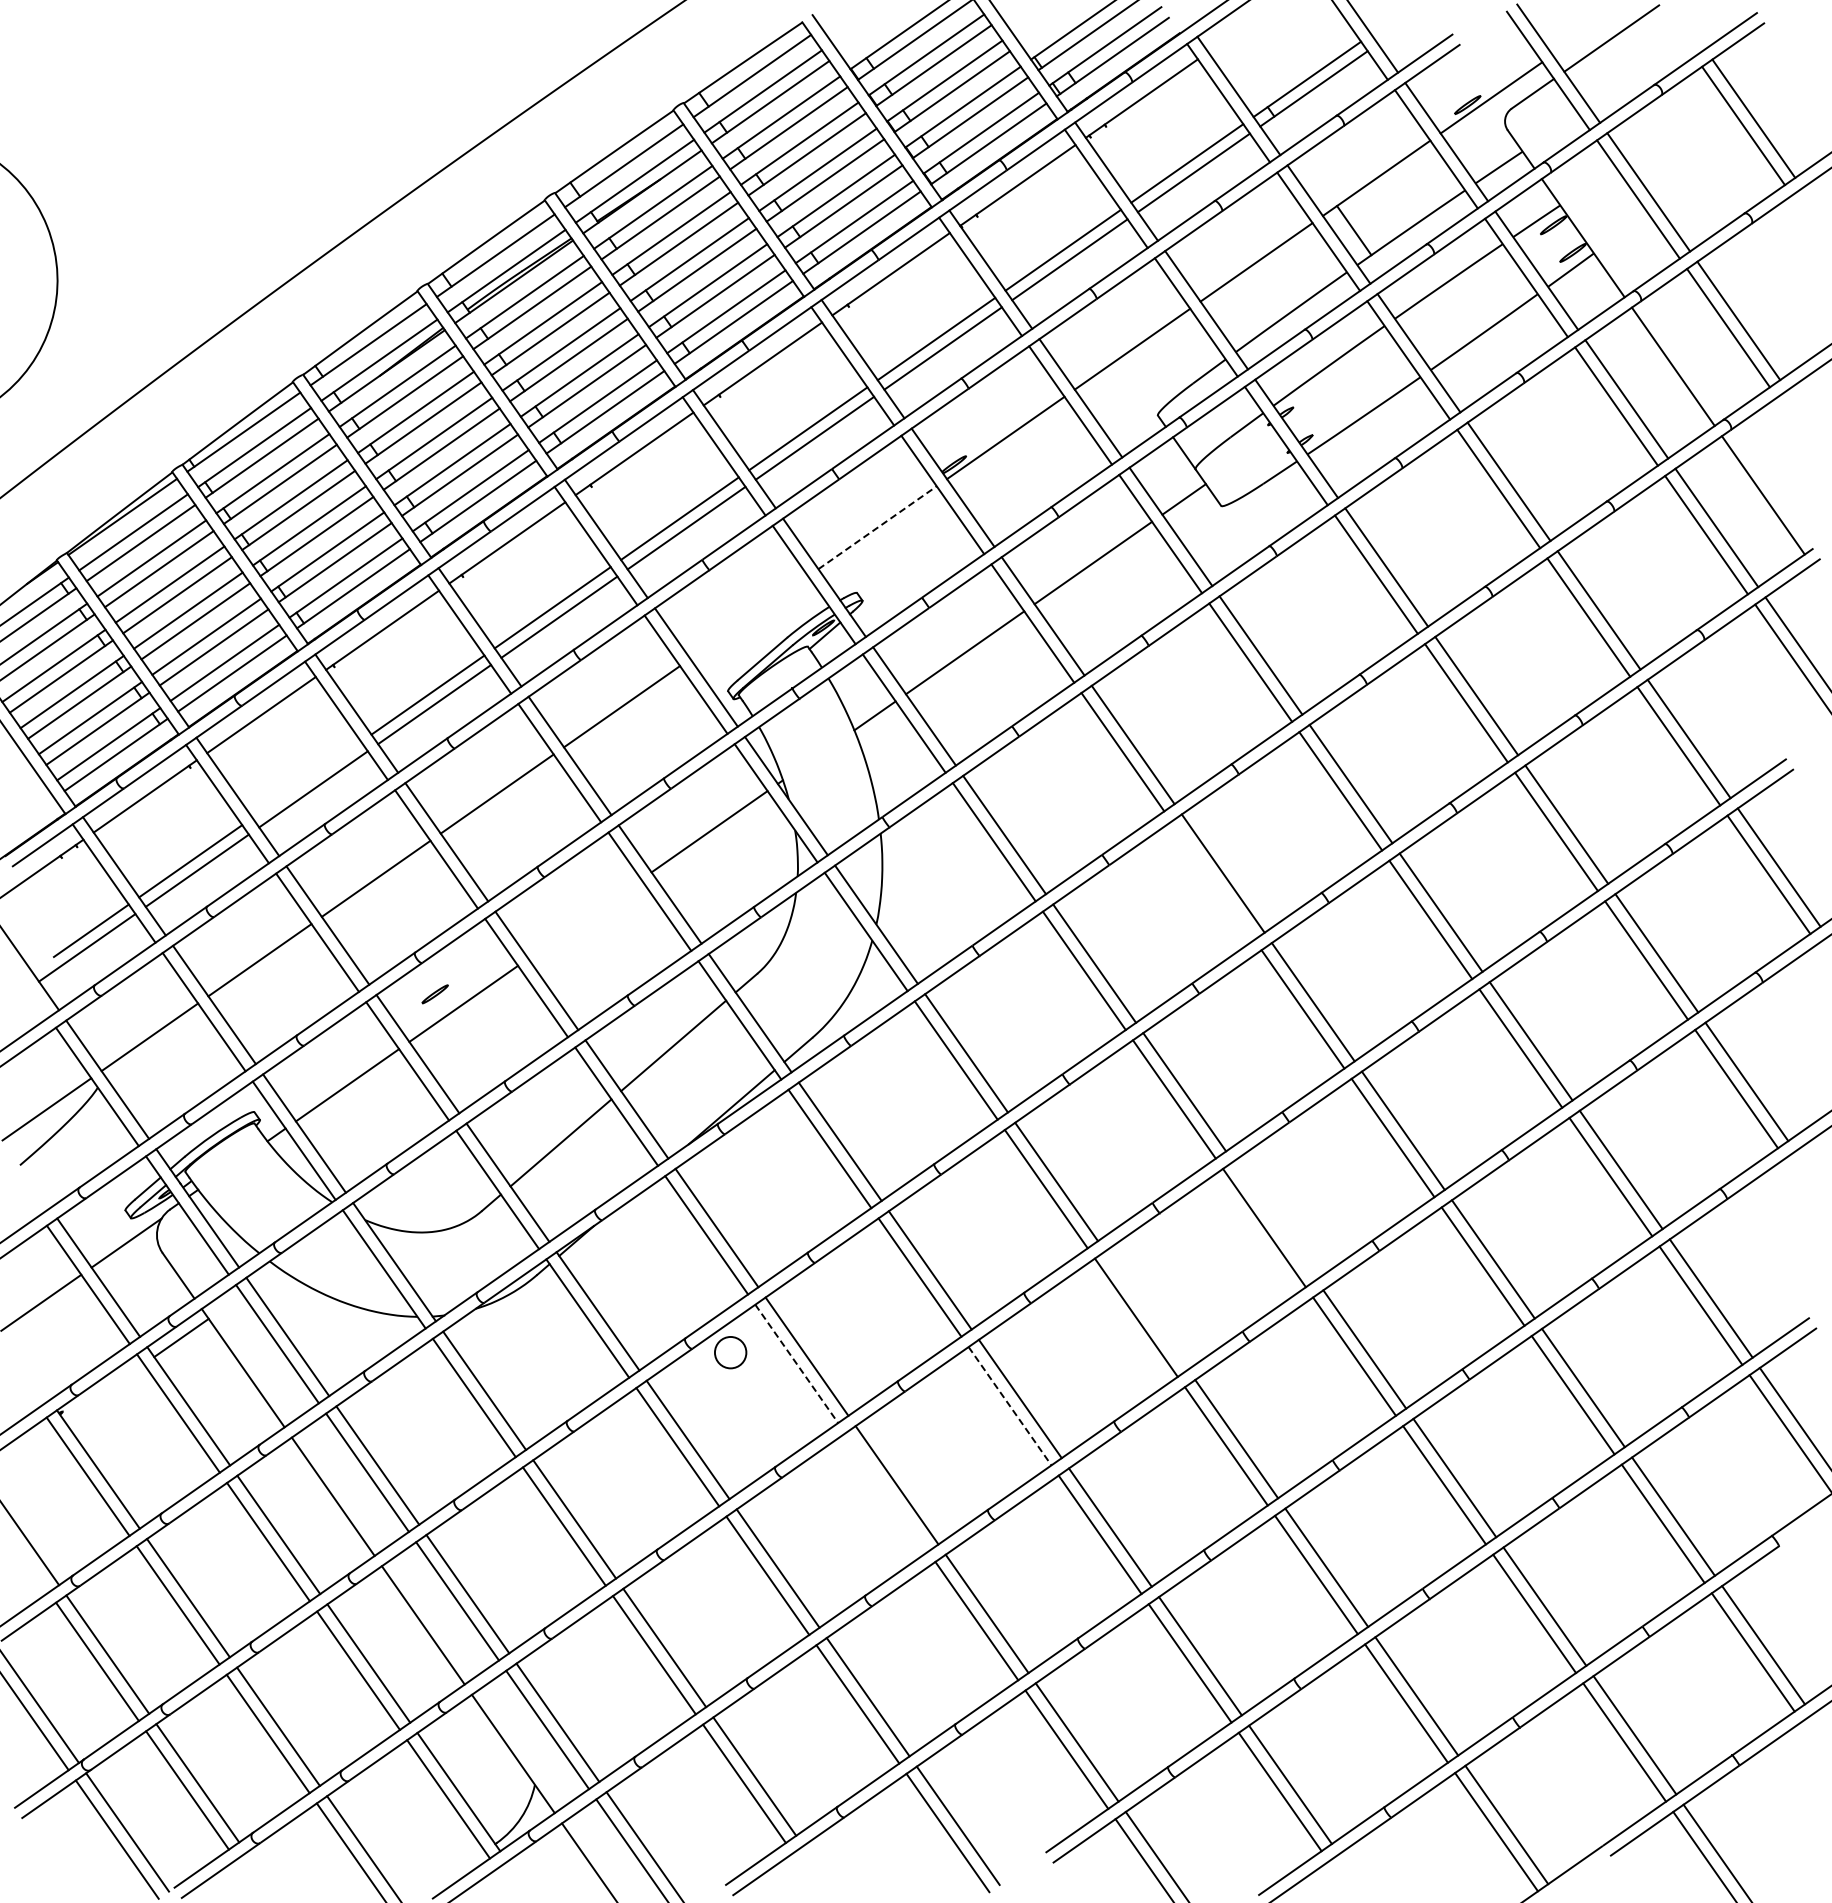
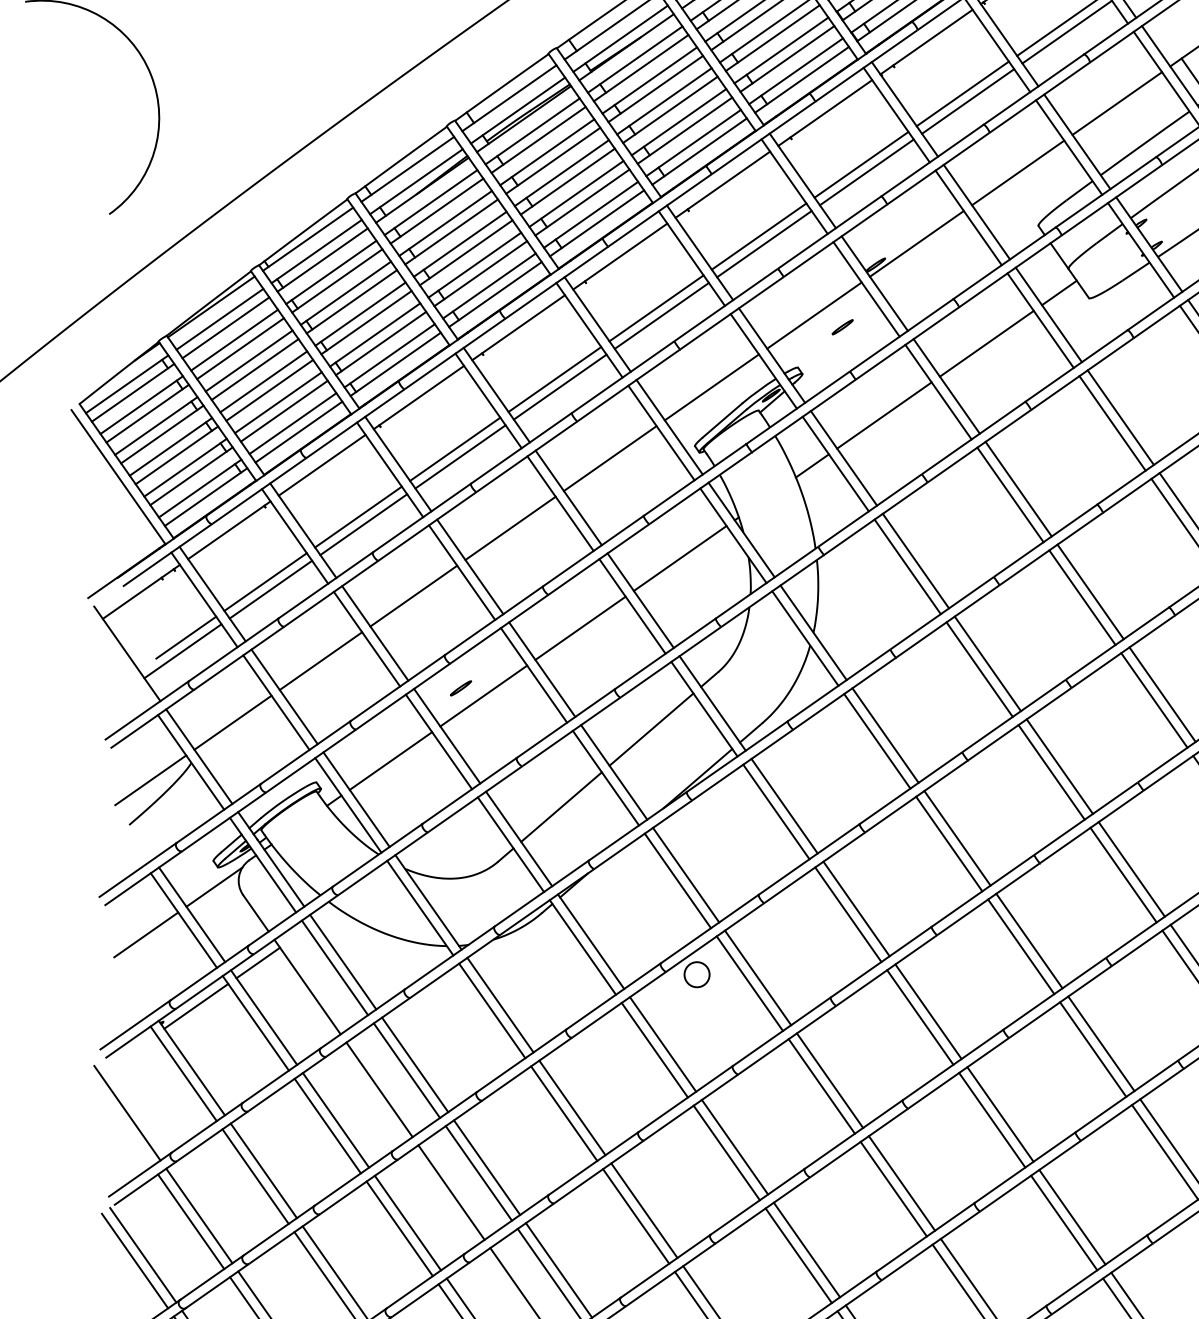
line: (878, 527) -> (815, 315), dashed -> solid
part: (912, 542) -> (842, 327), added
line: (749, 617) -> (712, 387), added
line: (306, 779) -> (358, 516), added
line: (1212, 880) -> (1082, 597), added
line: (584, 918) -> (580, 627), added
line: (1274, 1220) -> (1131, 869), added
line: (1146, 1310) -> (1029, 941), added
line: (797, 1364) -> (750, 984), dashed -> solid
line: (103, 1392) -> (195, 1006), added
line: (1010, 1406) -> (920, 1017), dashed -> solid
line: (886, 1492) -> (821, 1086), added

